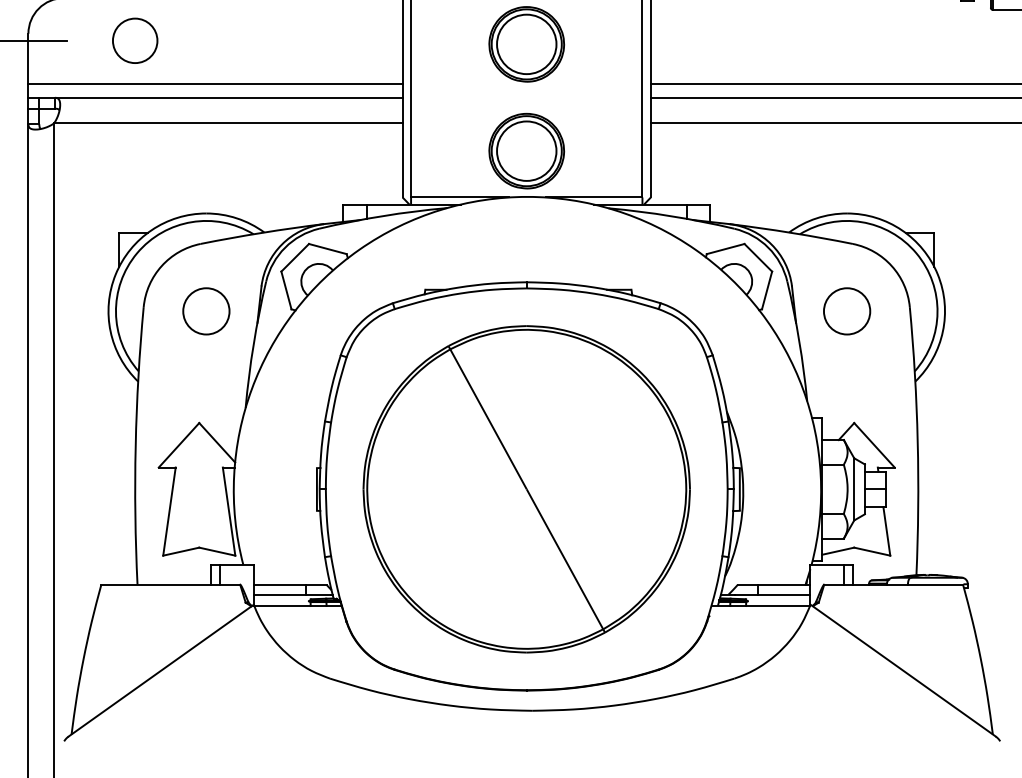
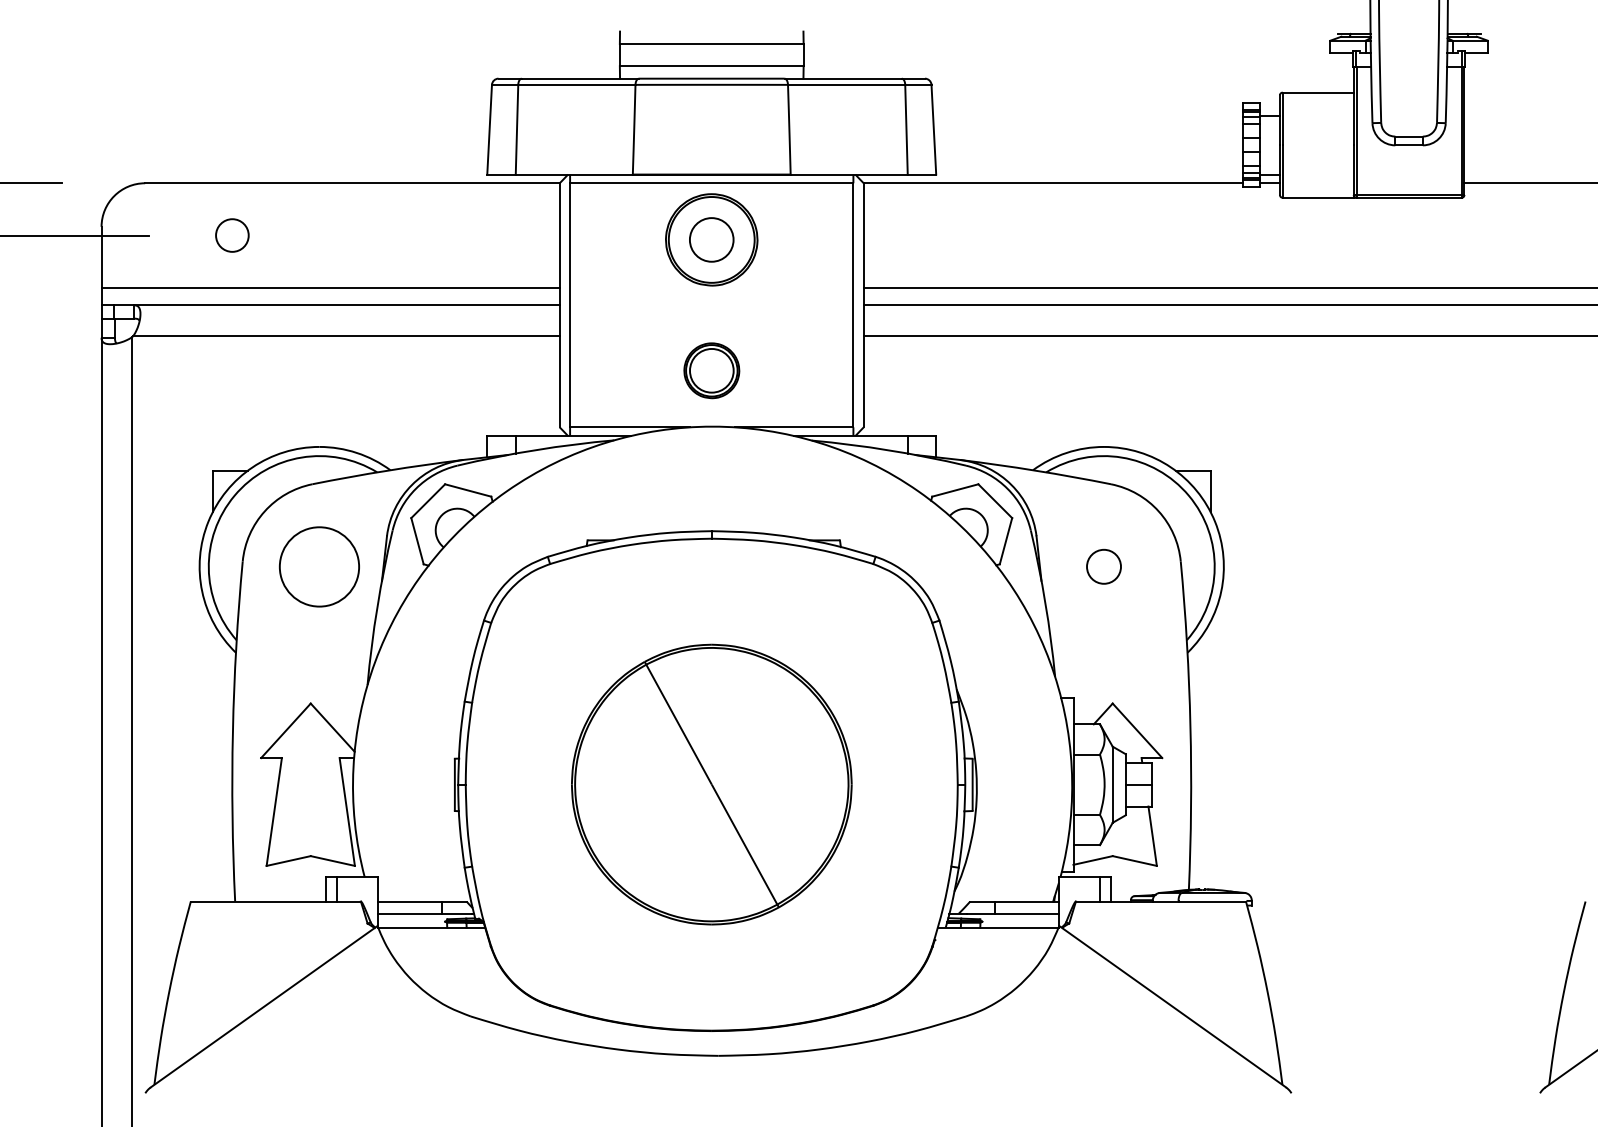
circle: (135, 40) -> (232, 235), size x0.6
circle: (526, 44) -> (711, 239), size x0.6
part: (526, 151) -> (711, 370), size x0.6
circle: (206, 311) -> (319, 566), size x1.4
circle: (846, 311) -> (1103, 566), size x0.6
part: (526, 489) -> (711, 784), size x0.7

